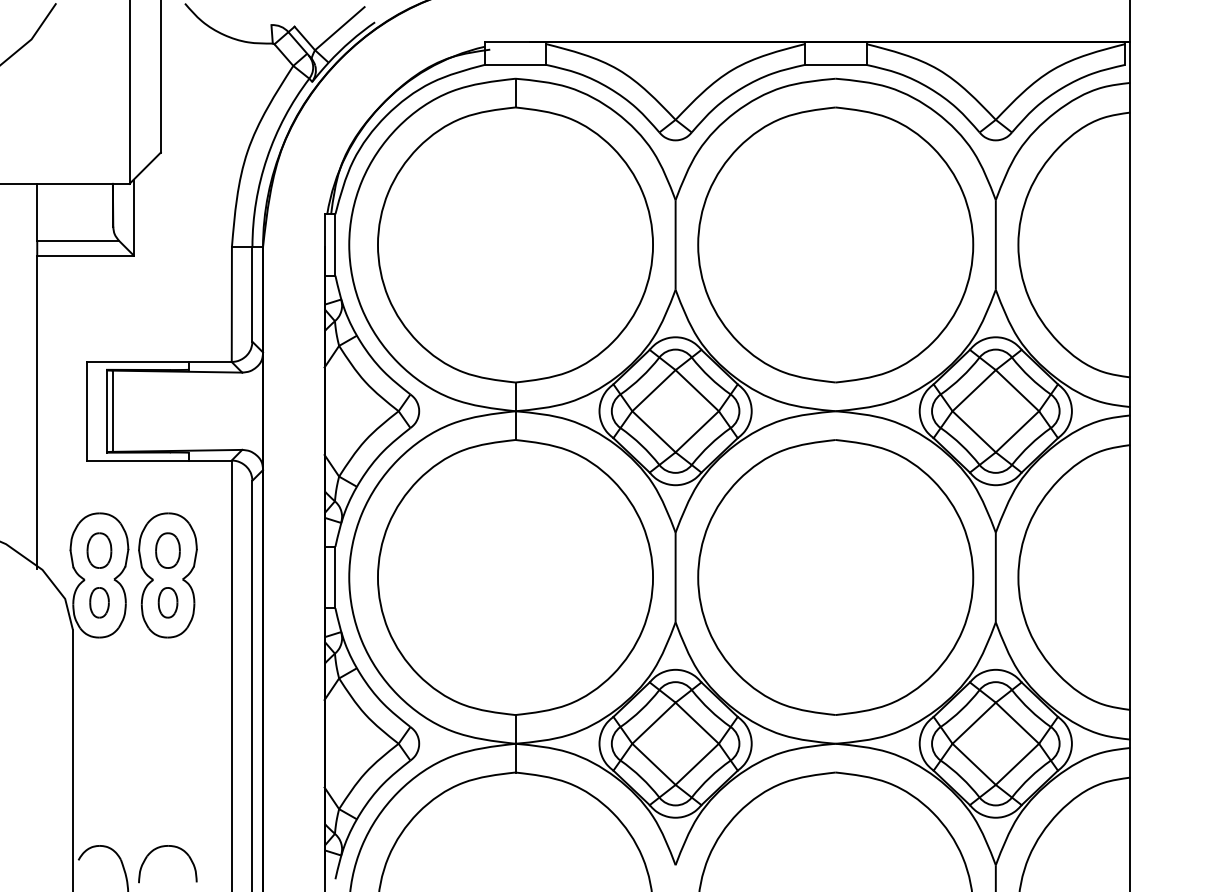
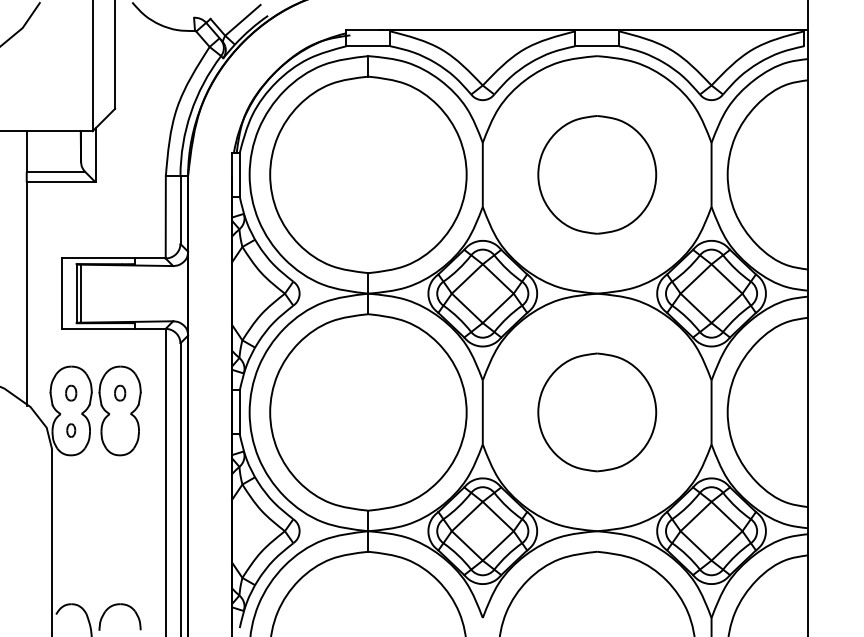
part: (835, 244) -> (597, 174), size x0.6
part: (99, 550) -> (71, 393), size x0.6
part: (167, 550) -> (119, 393), size x0.6
part: (835, 577) -> (597, 412), size x0.6
part: (99, 602) -> (71, 430), size x0.6
part: (167, 602) -> (119, 430), removed

